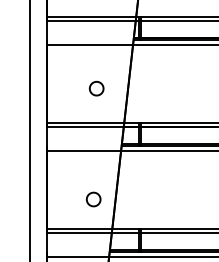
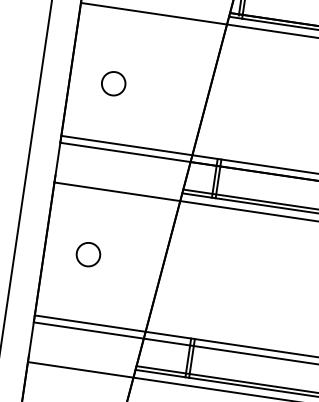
part: (96, 88) -> (113, 83), moved
part: (93, 199) -> (88, 254), moved

